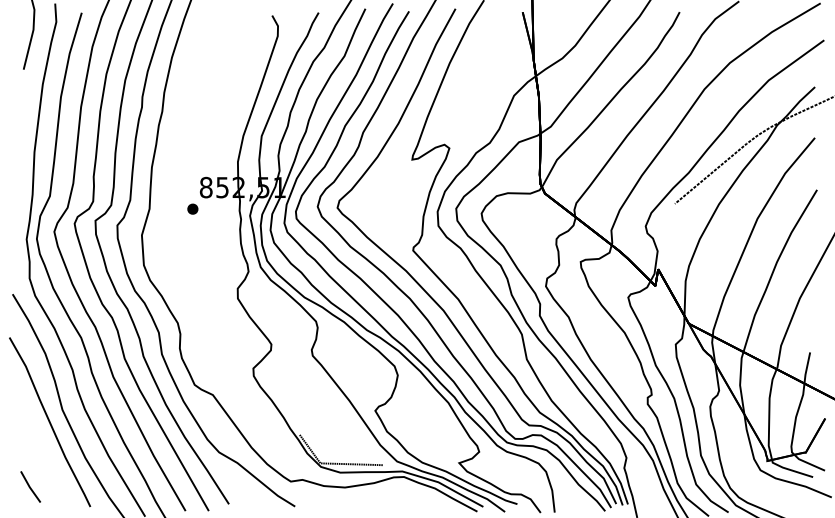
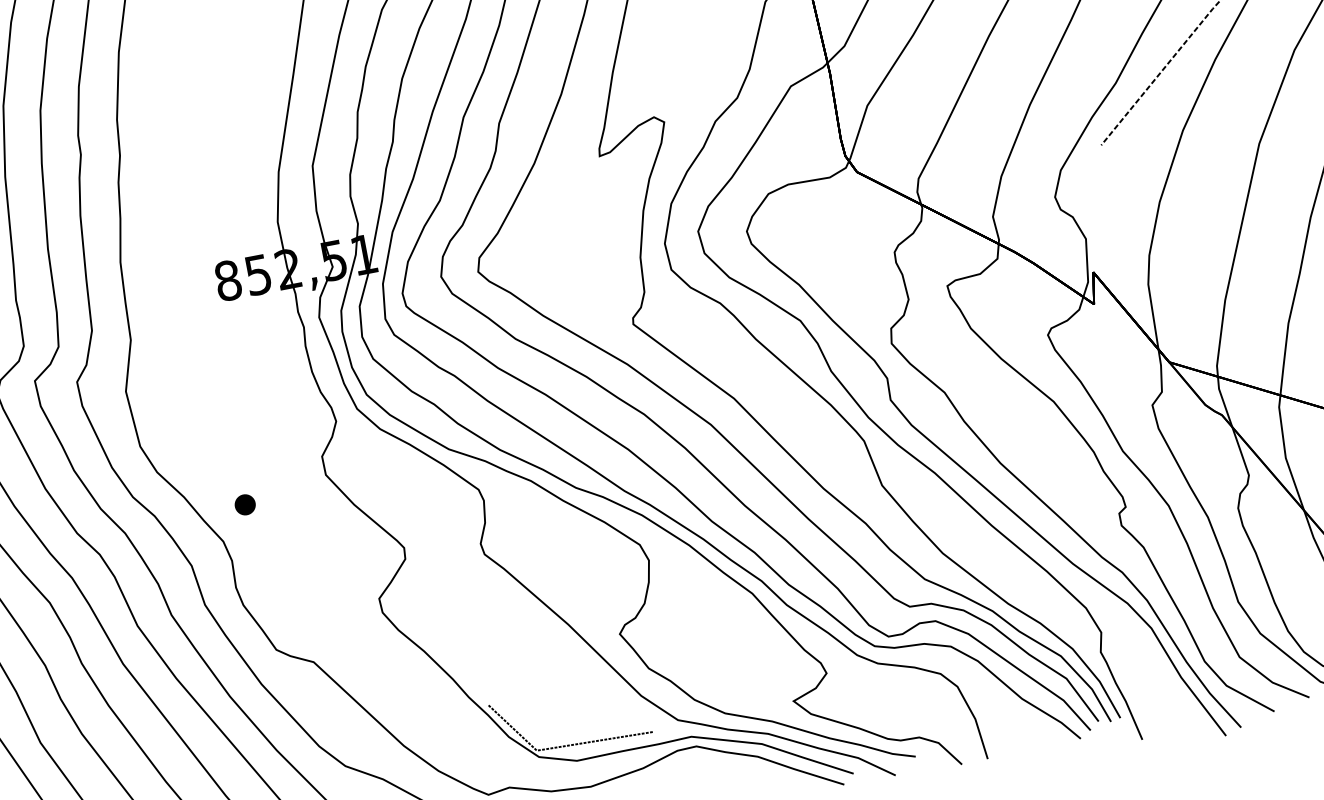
part: (192, 208) -> (244, 503), moved

